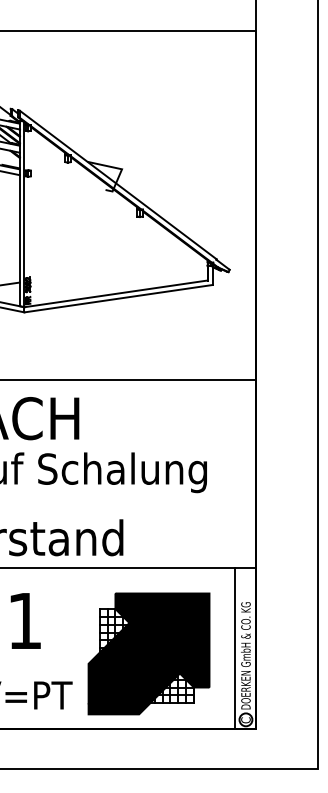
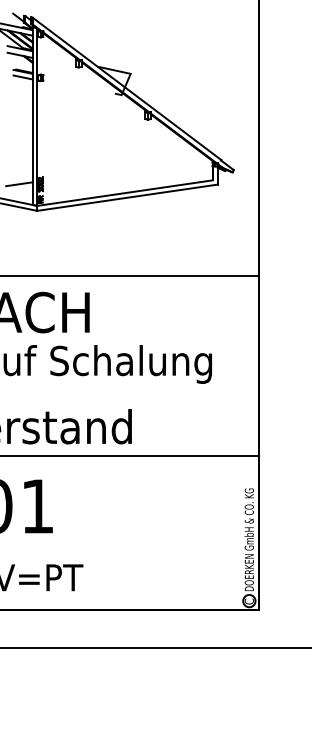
line: (234, 648) -> (238, 532), removed
part: (148, 653) -> (156, 537), removed

